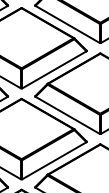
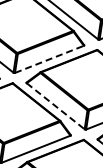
line: (54, 69) -> (49, 59), solid -> dashed
line: (68, 115) -> (56, 106), solid -> dashed

